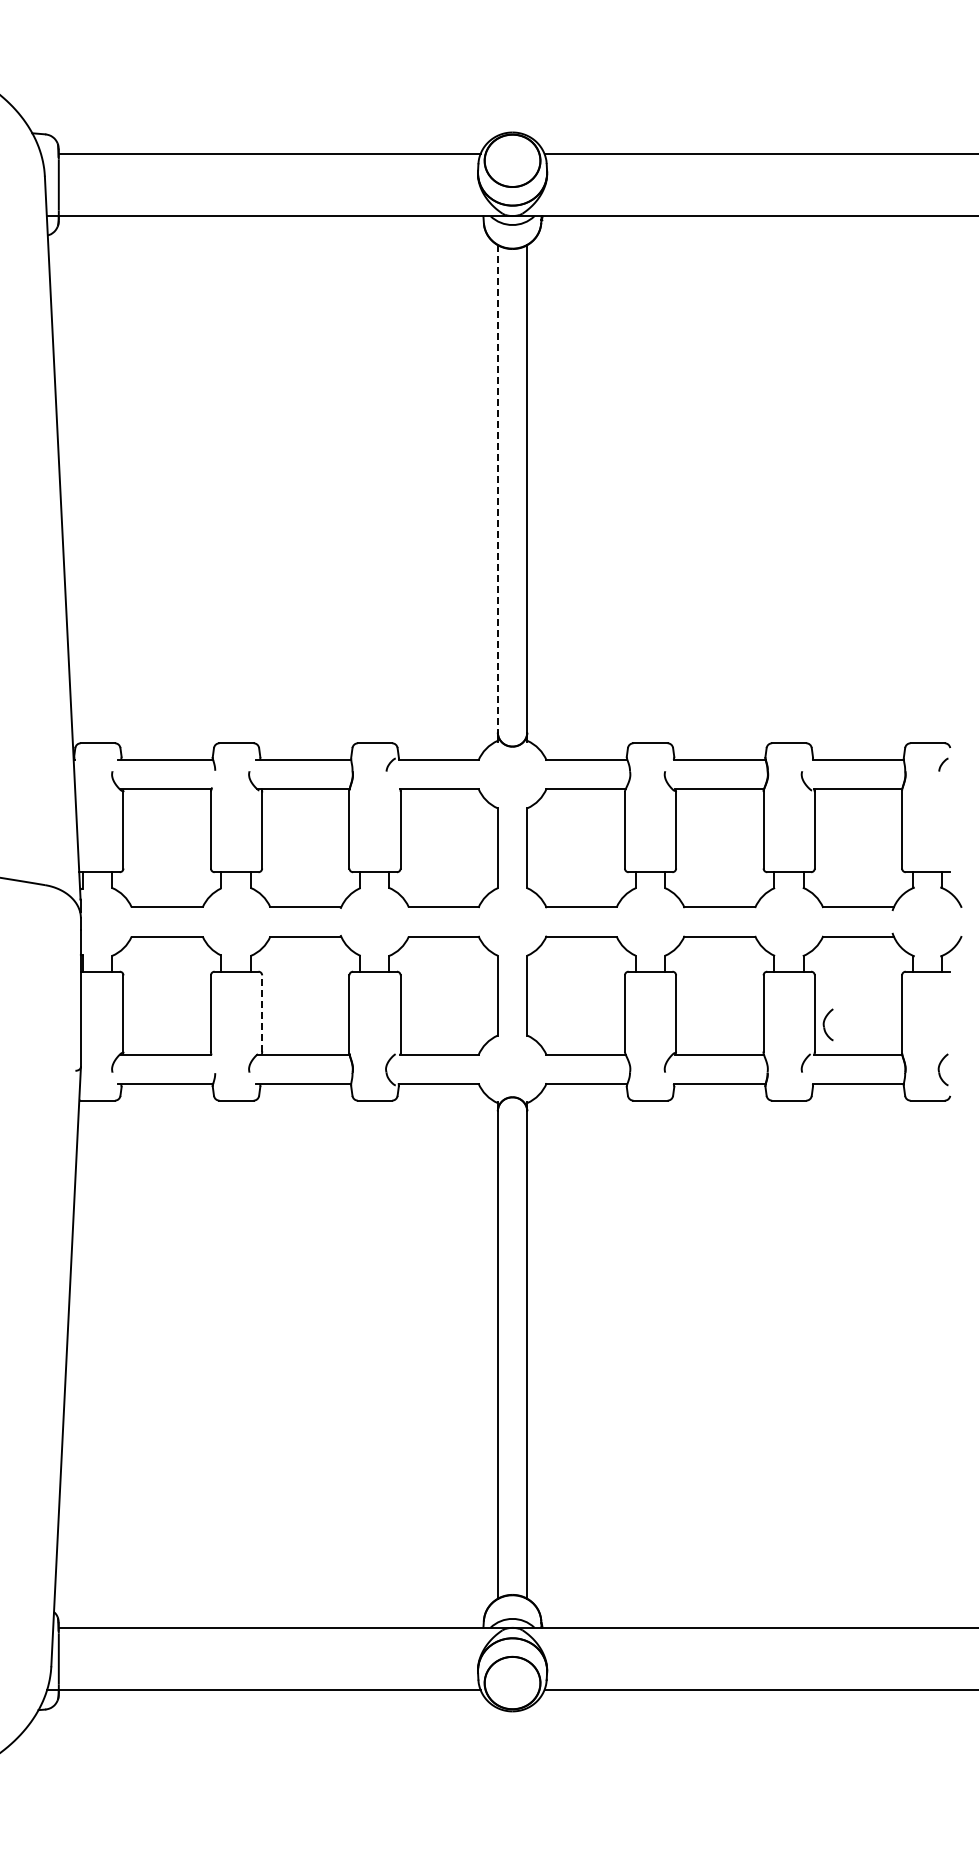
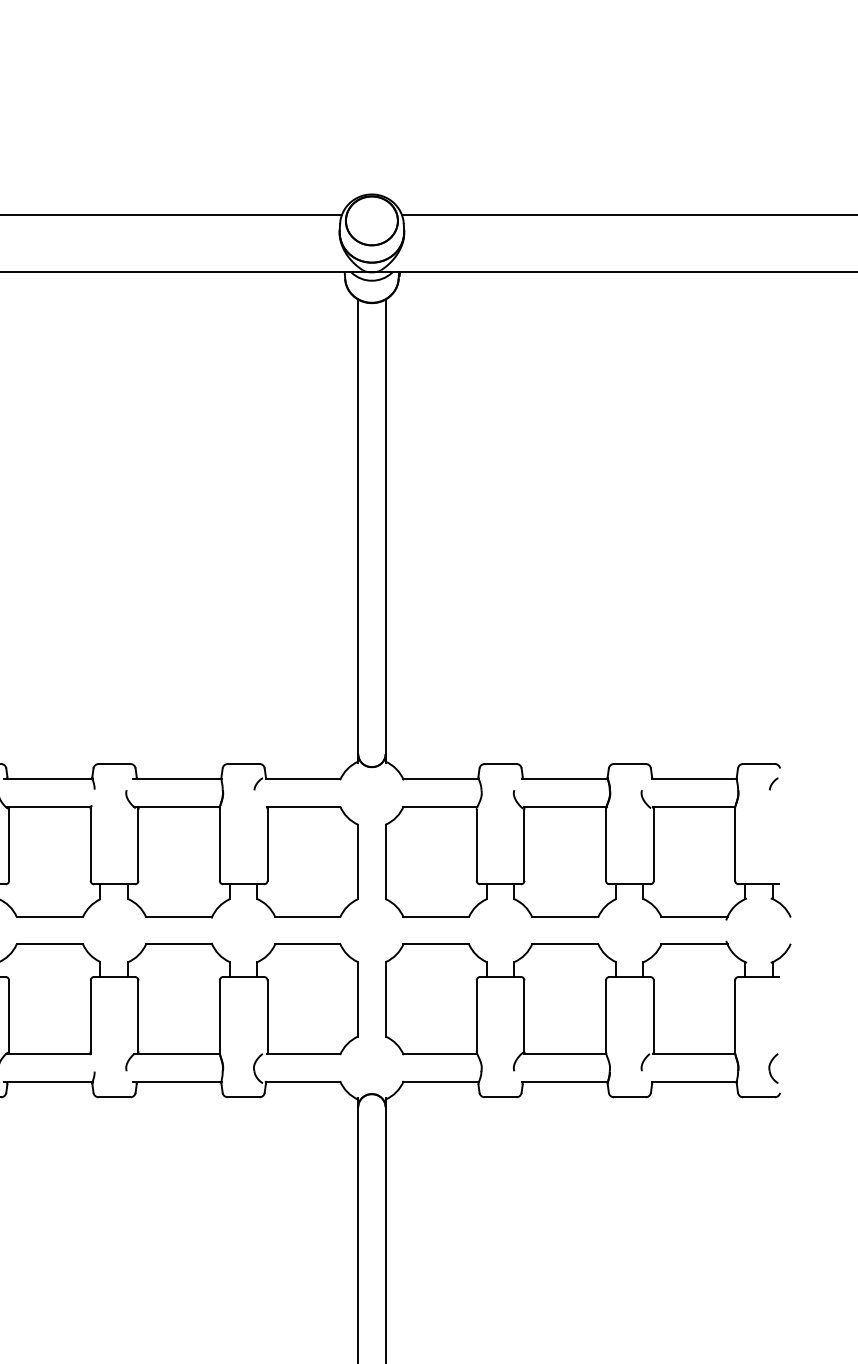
line: (497, 488) -> (357, 526), dashed -> solid
line: (262, 1013) -> (138, 1016), dashed -> solid
part: (827, 1024) -> (665, 1026), removed

